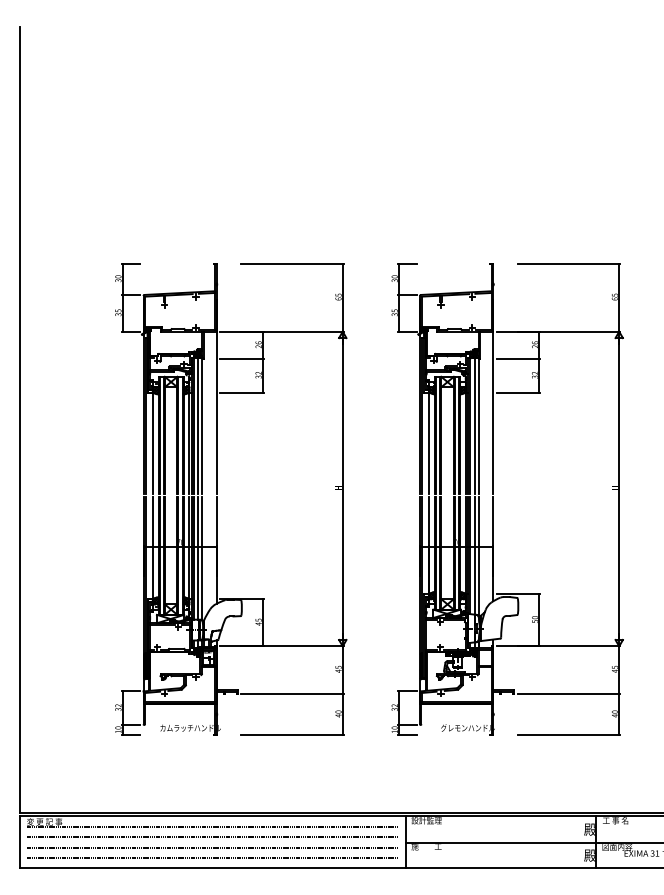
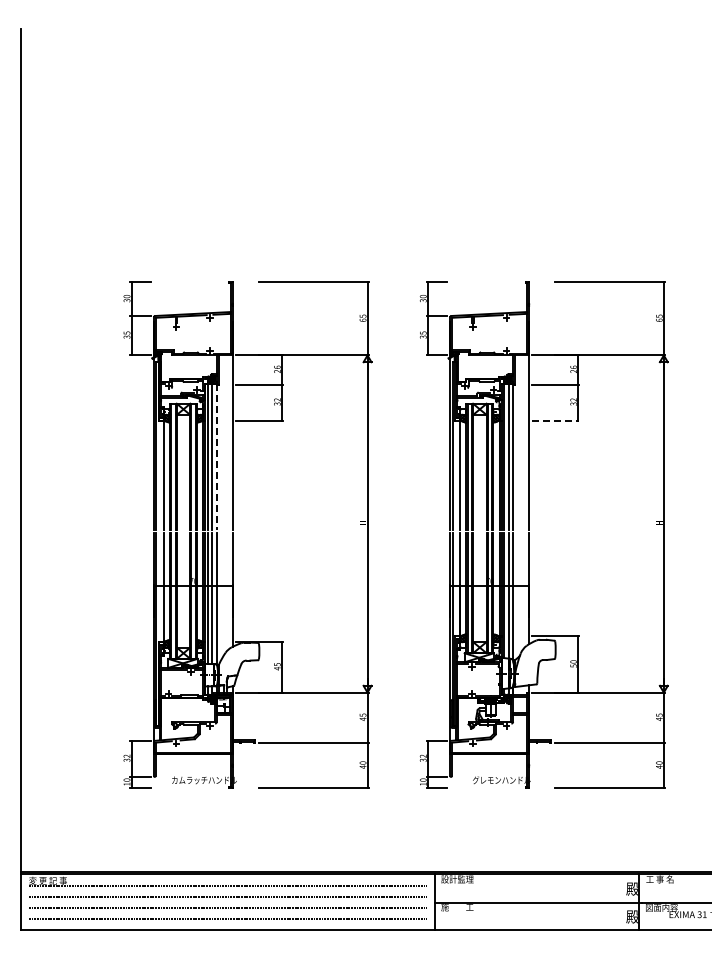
line: (519, 392) -> (556, 420), solid -> dashed
line: (201, 426) -> (216, 457), solid -> dashed

